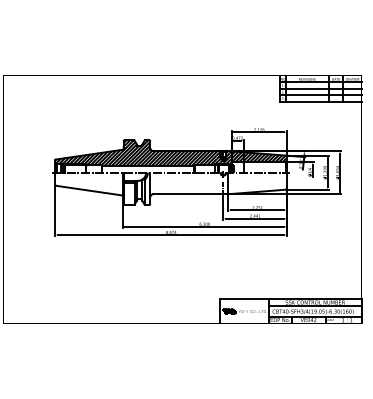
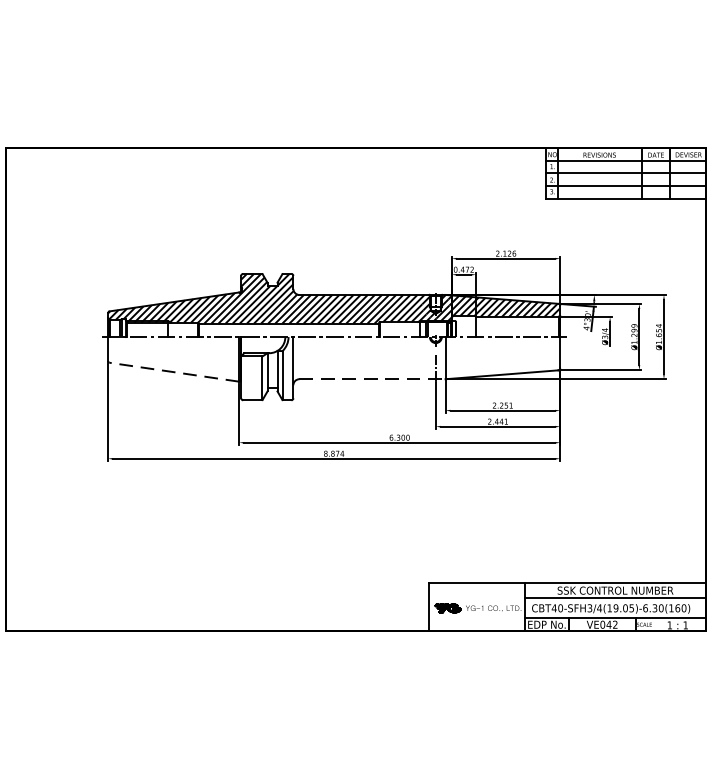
line: (89, 190) -> (174, 371), solid -> dashed
line: (191, 194) -> (373, 379), solid -> dashed

